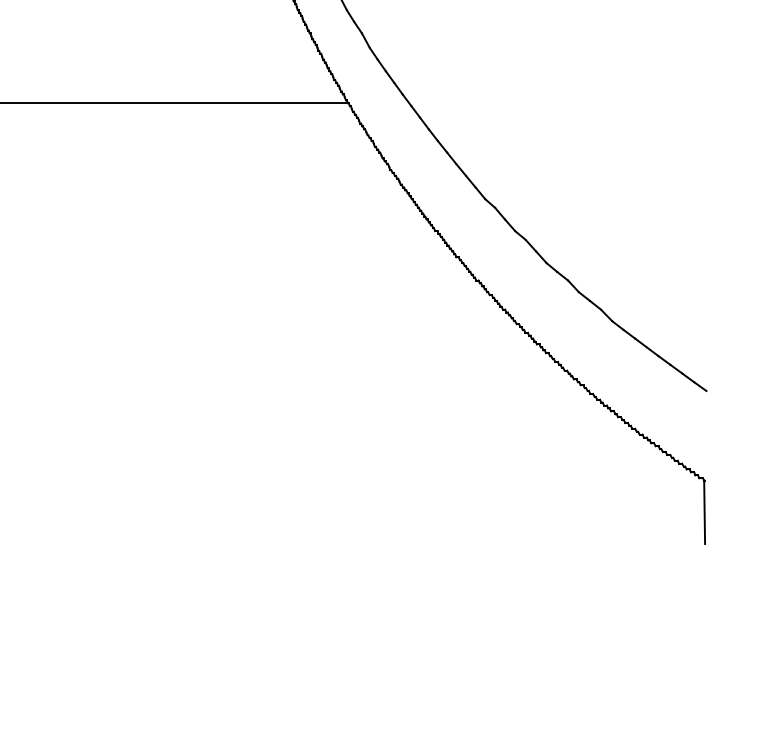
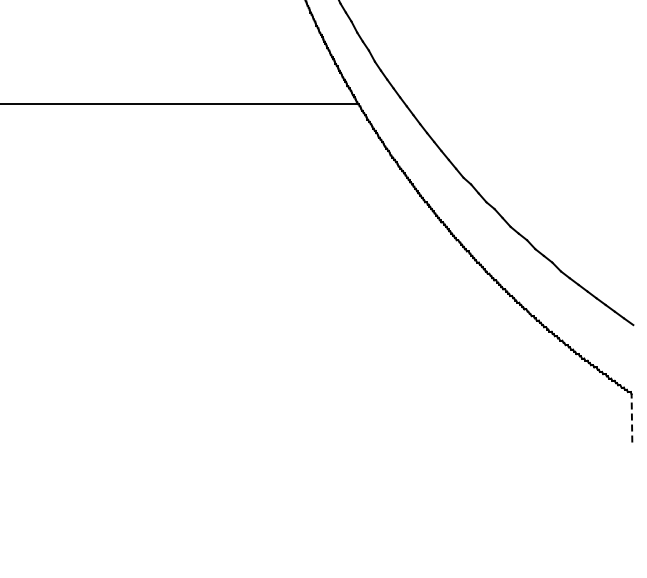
line: (704, 511) -> (631, 417), solid -> dashed

